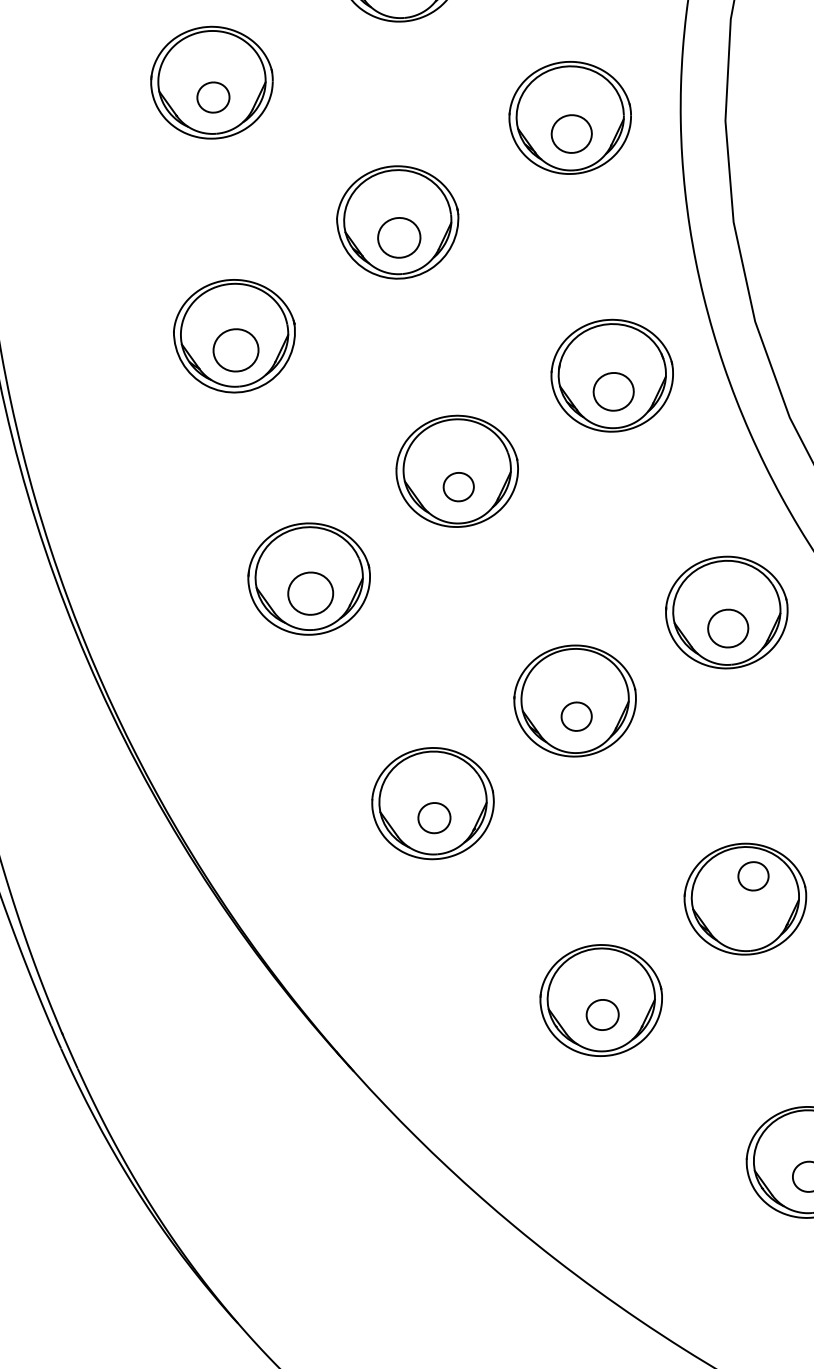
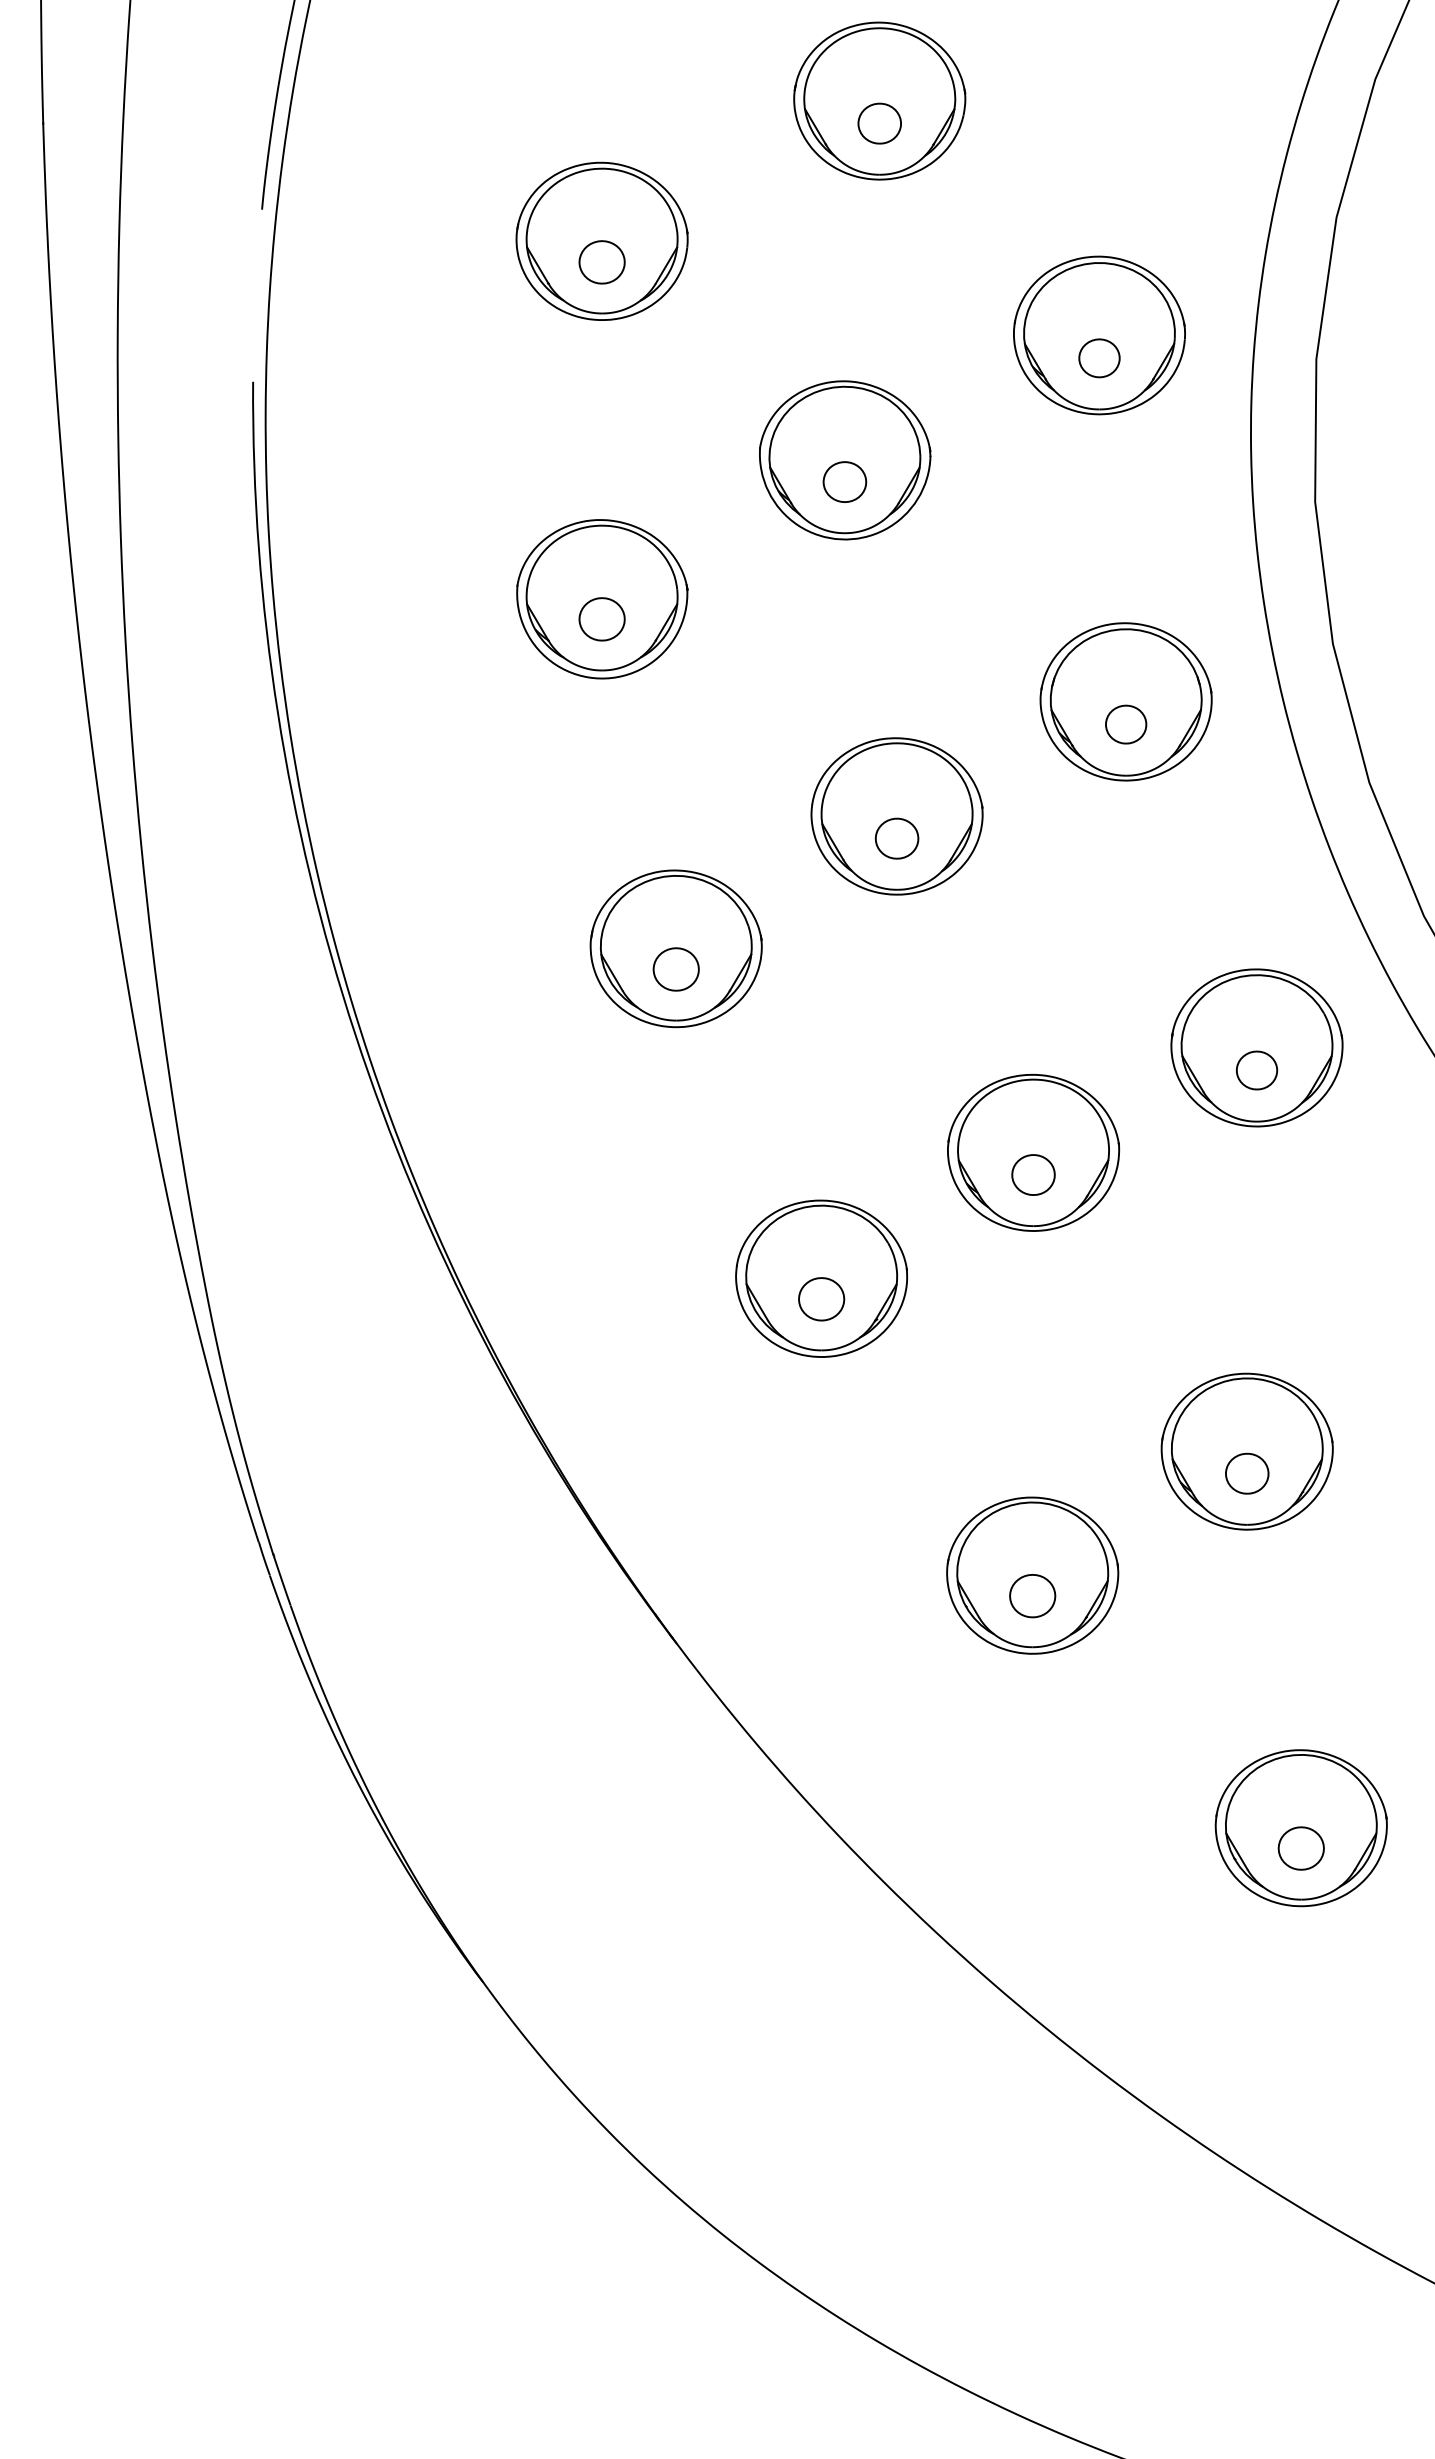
part: (571, 134) -> (1099, 358), size x0.71
part: (398, 237) -> (844, 481), size x0.71
part: (235, 350) -> (601, 619), size x0.71
part: (614, 391) -> (1126, 724), size x0.71
part: (310, 593) -> (675, 969), size x0.71
part: (728, 628) -> (1257, 1070), size x0.71
part: (753, 876) -> (1247, 1473), moved

